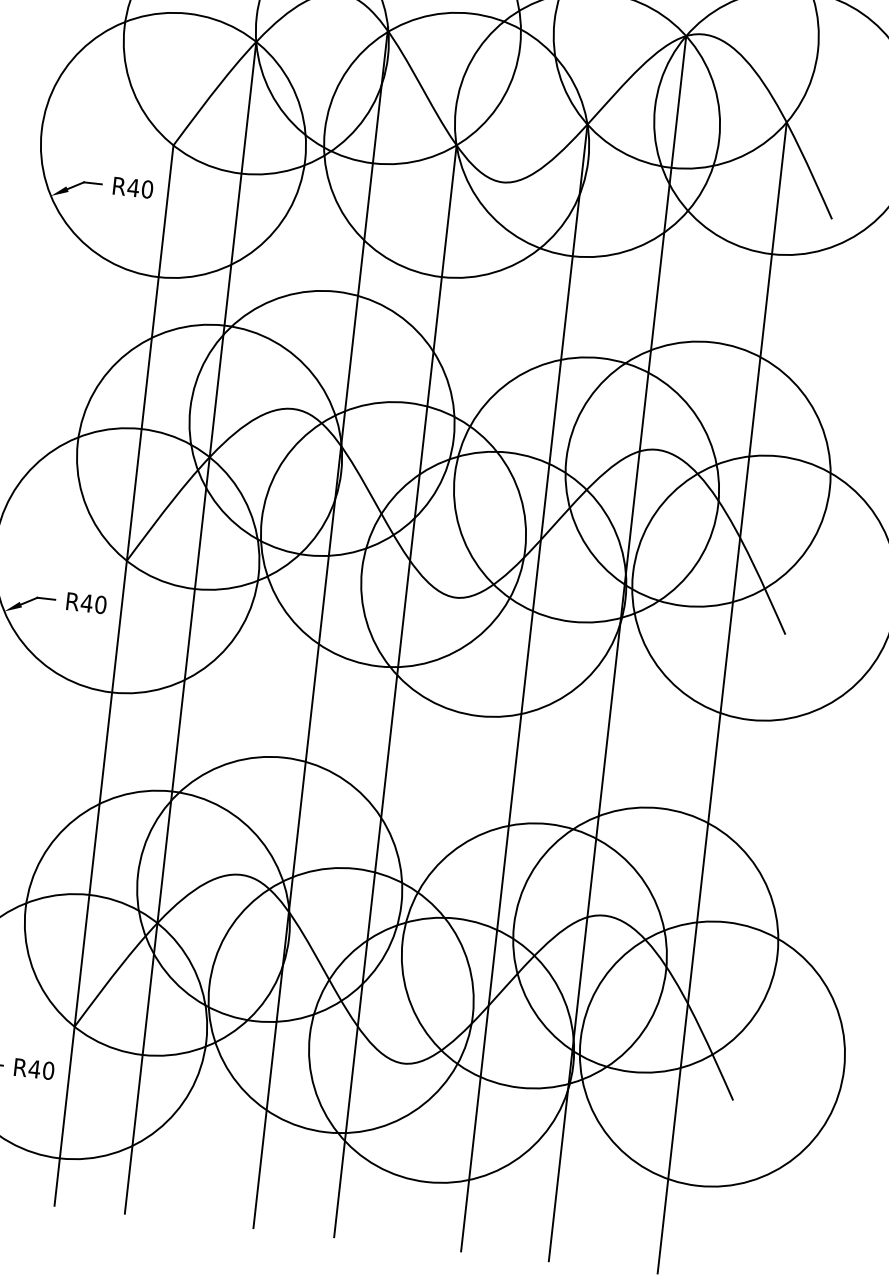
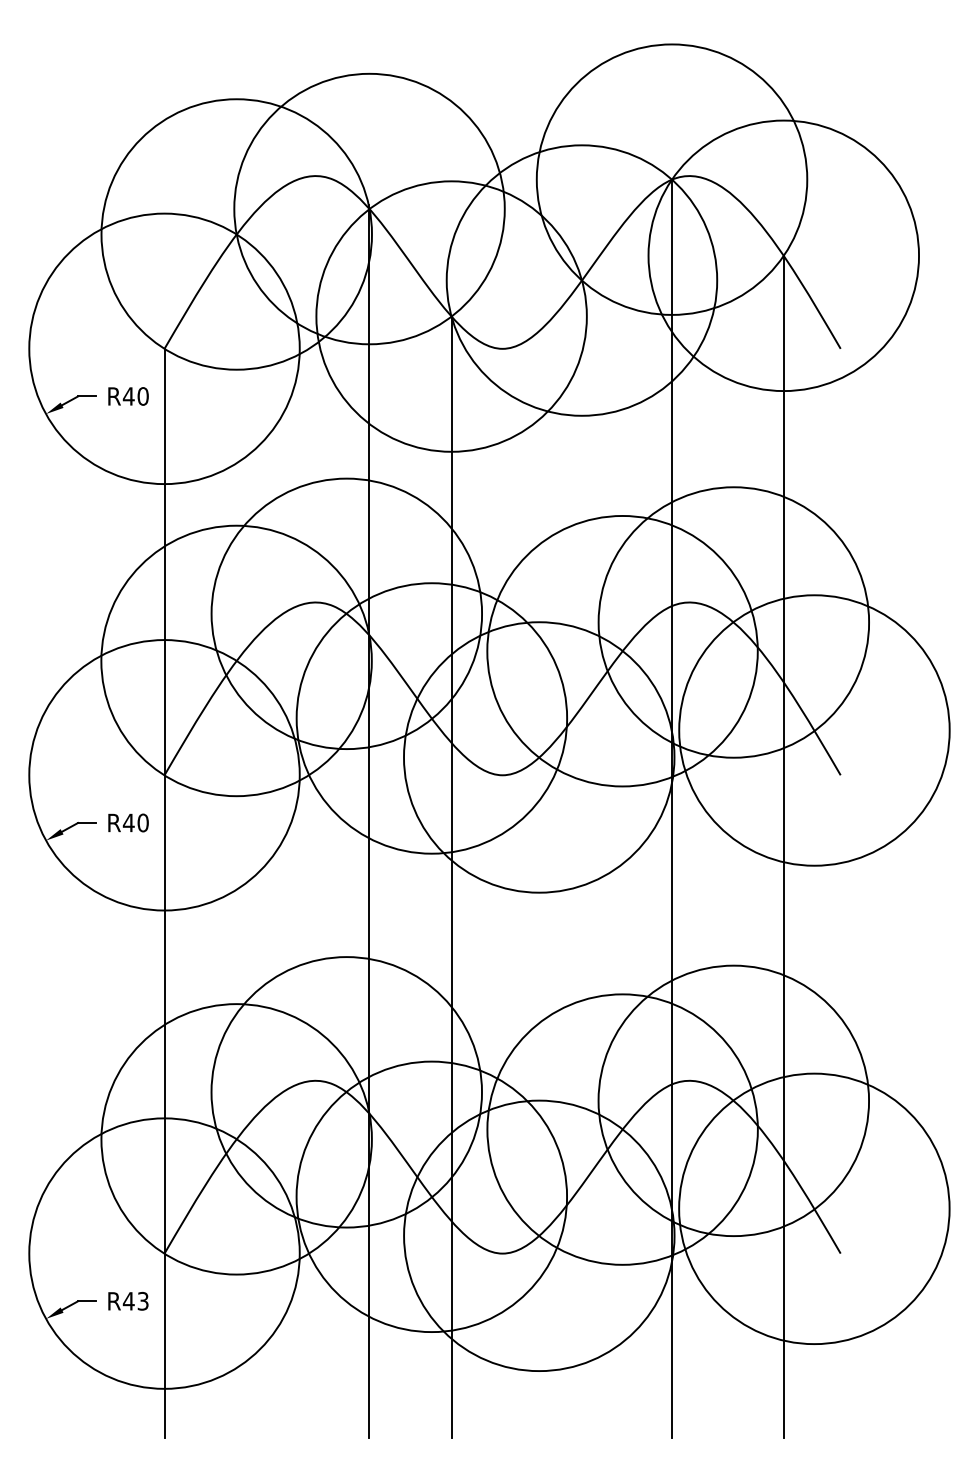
line: (190, 627) -> (236, 835), removed
line: (523, 687) -> (581, 858), removed
text: (47, 1070) -> (142, 1301), R40 -> R43

